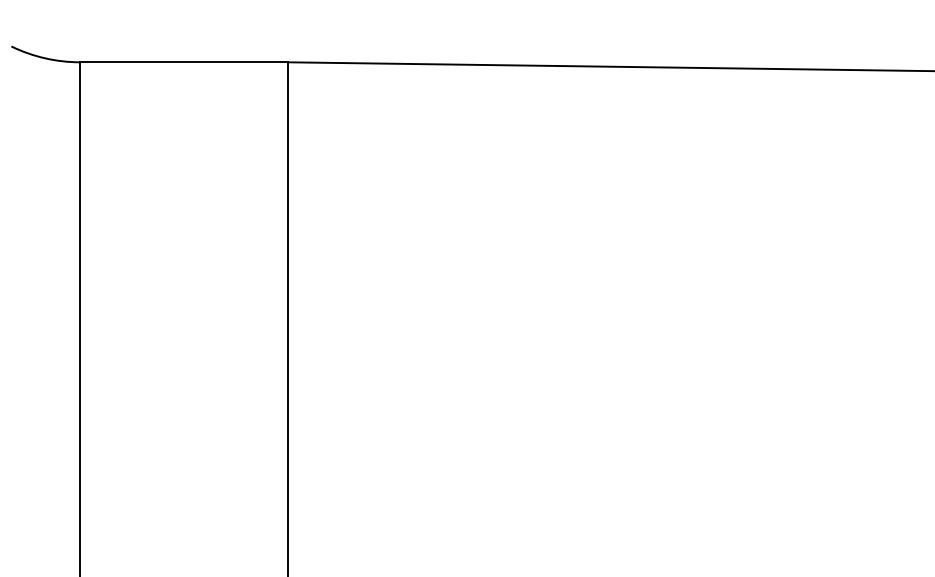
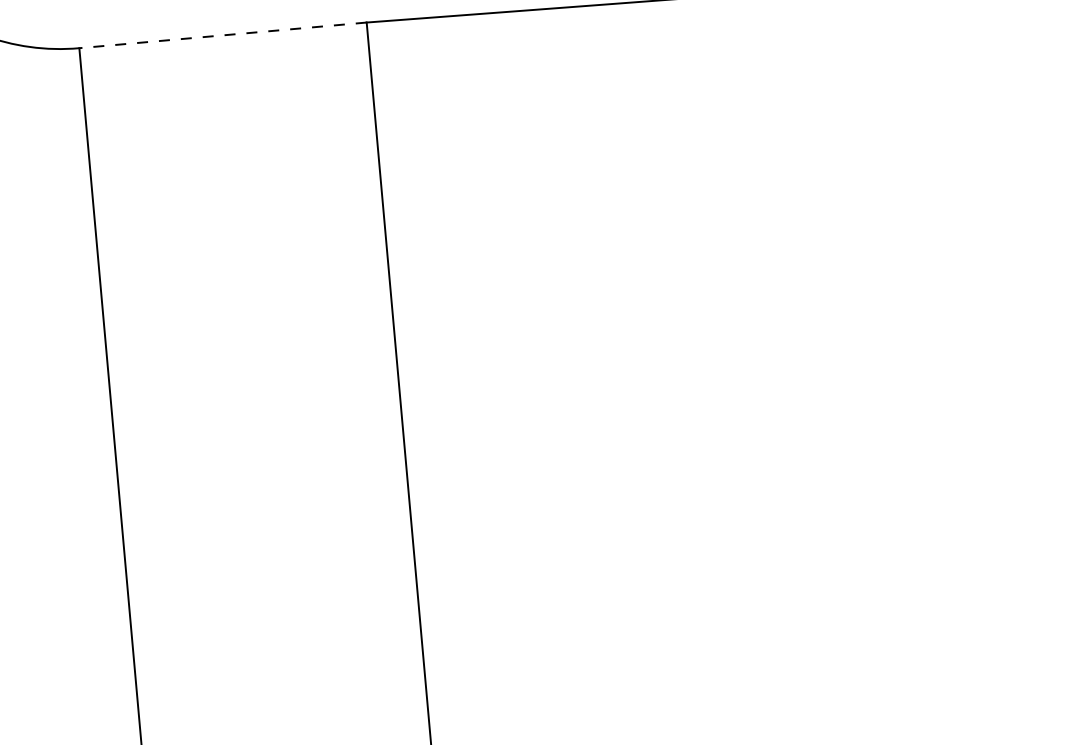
line: (183, 62) -> (221, 35), solid -> dashed

